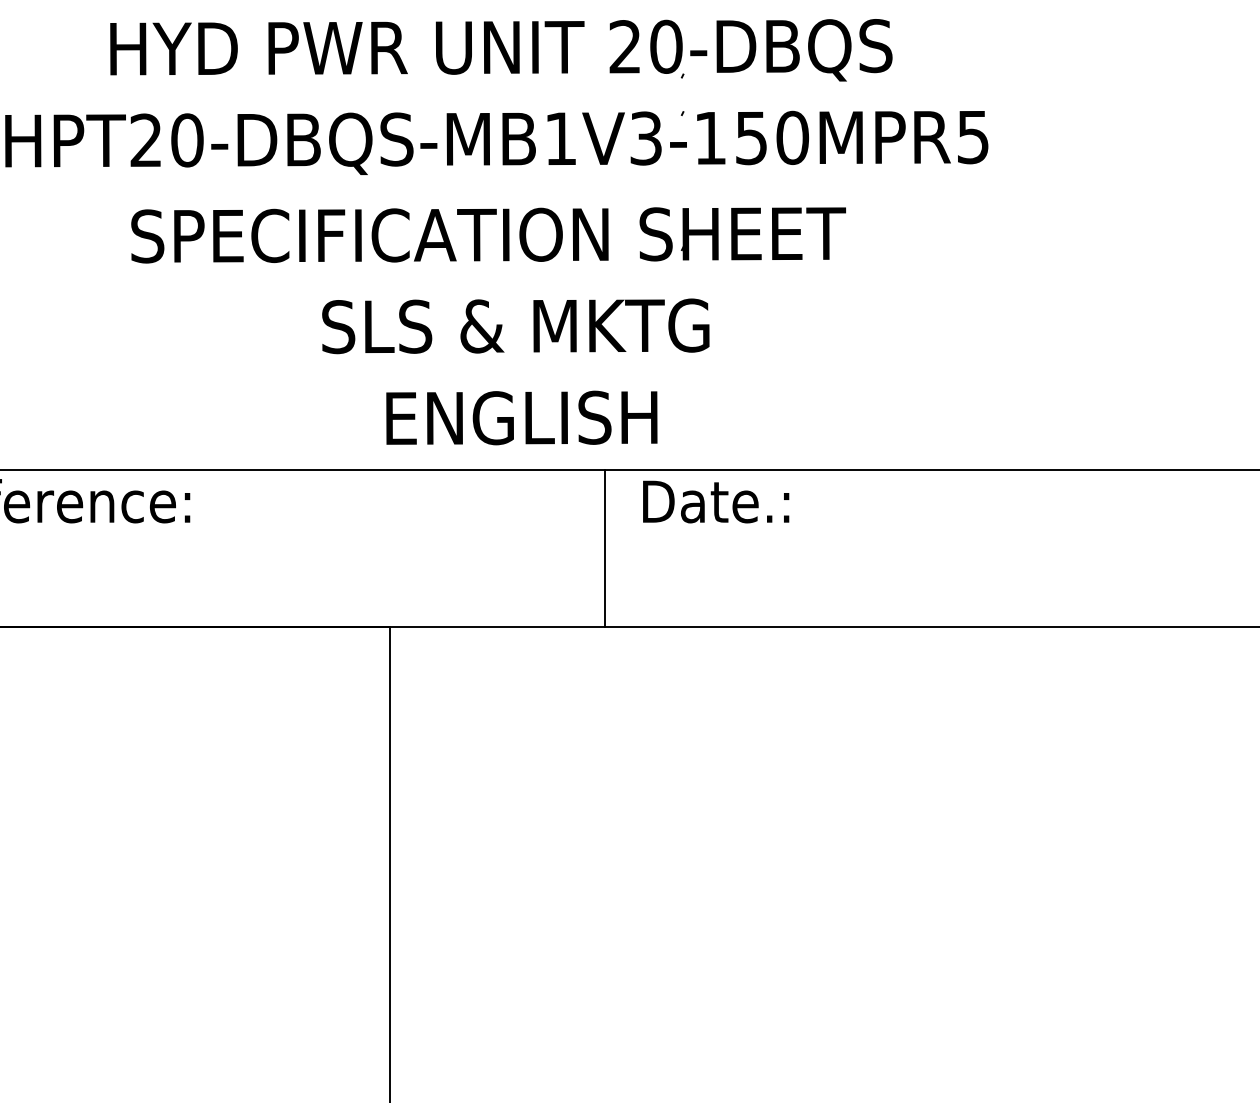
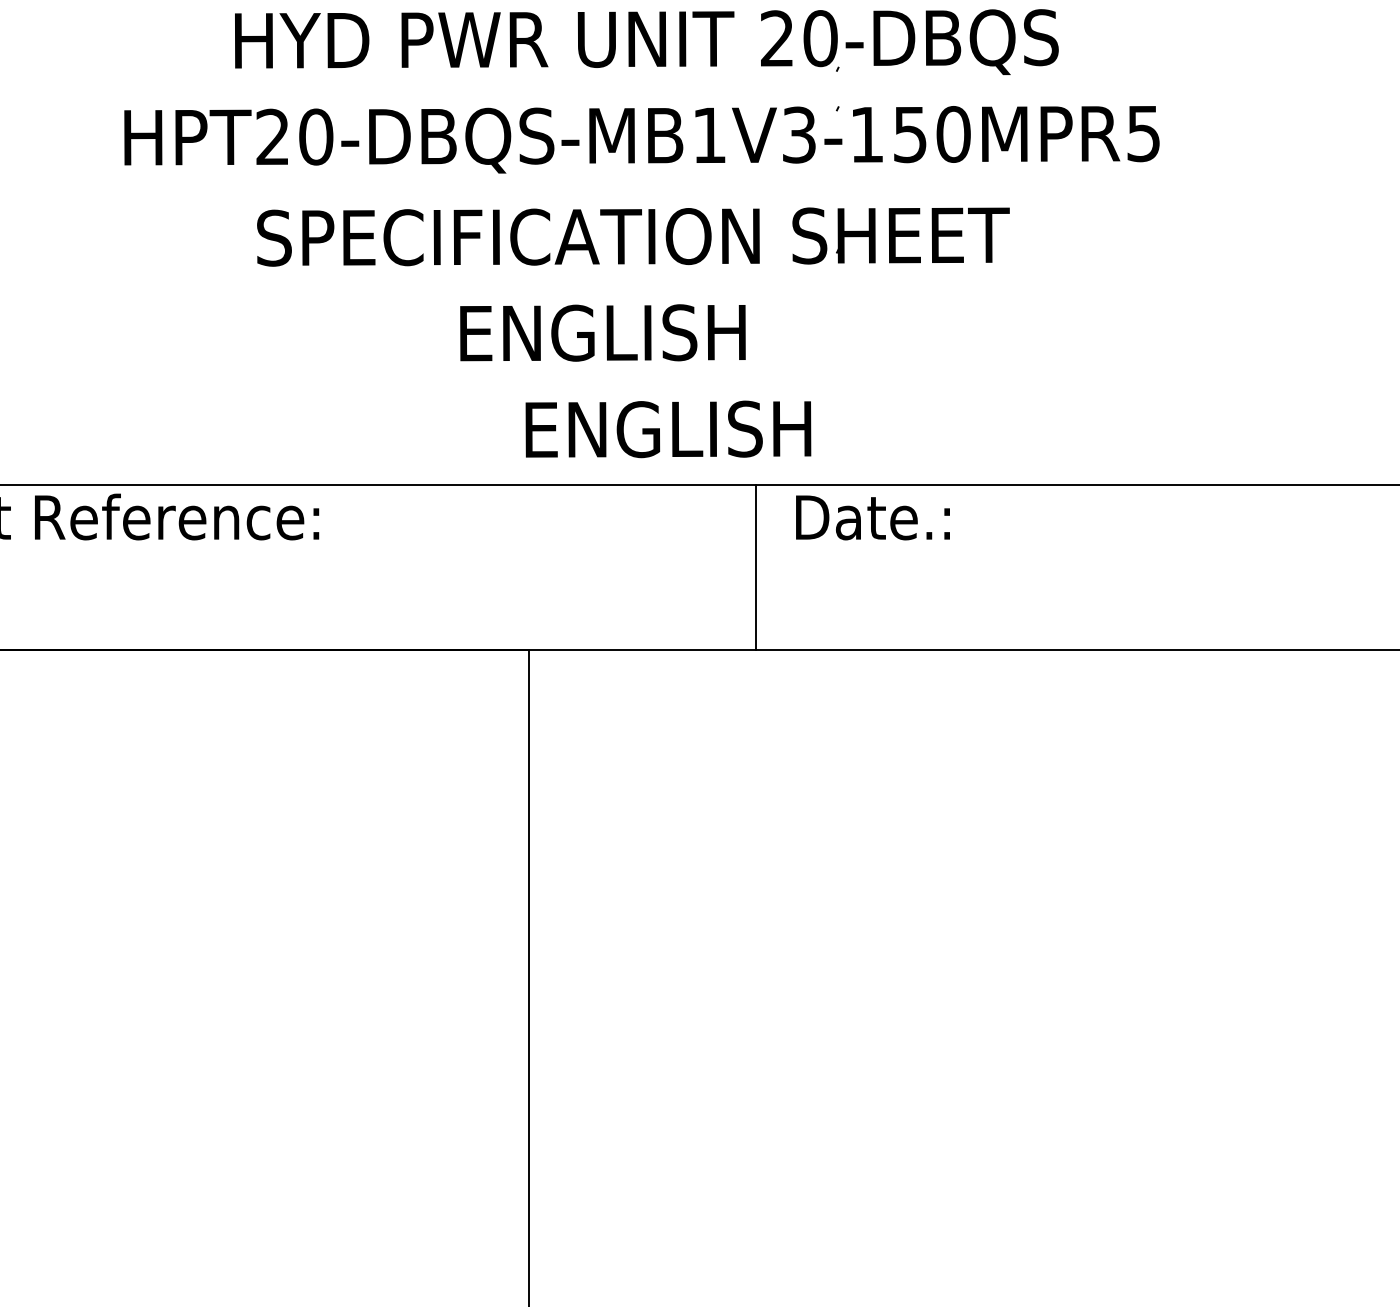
text: (515, 325) -> (661, 332), SLS & MKTG -> ENGLISH

